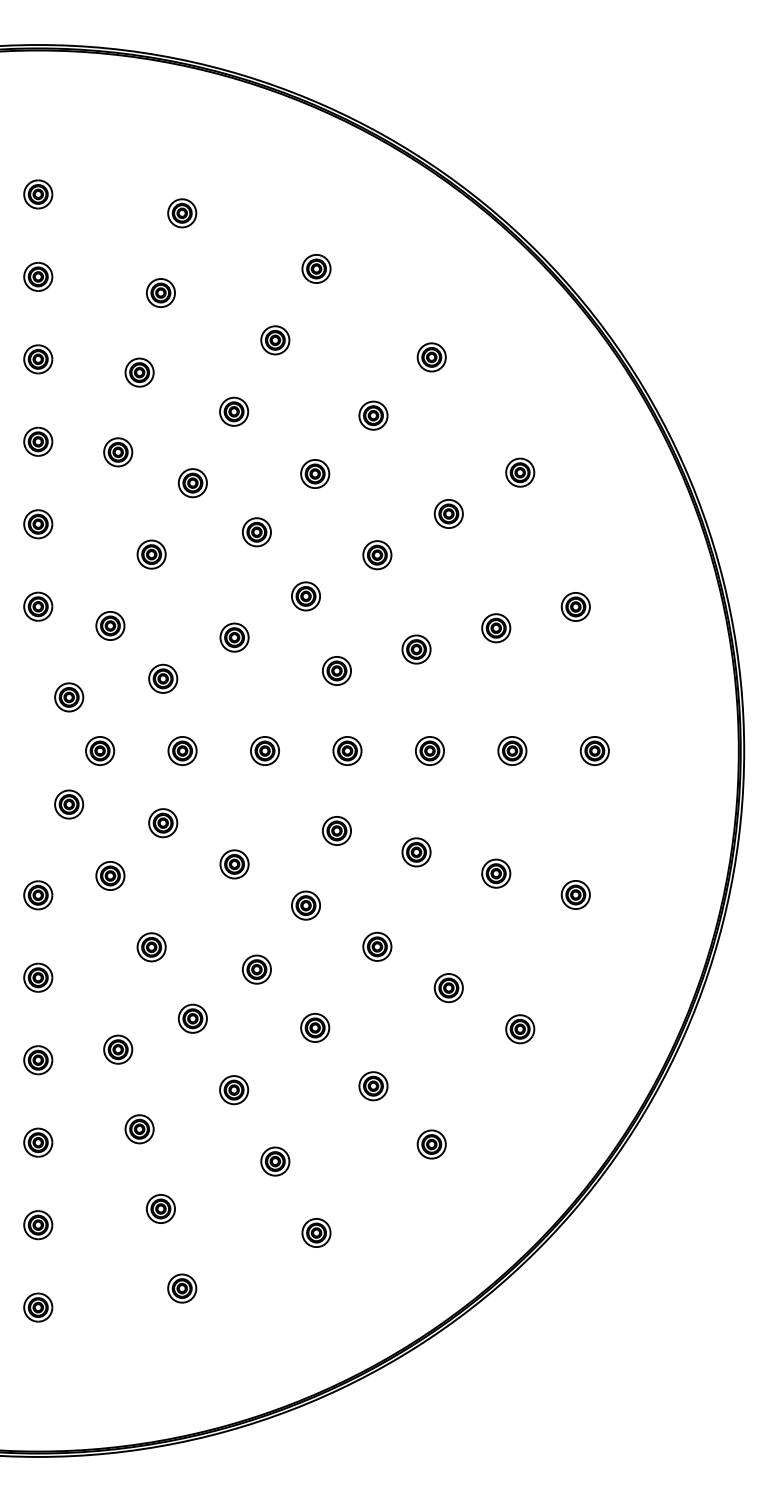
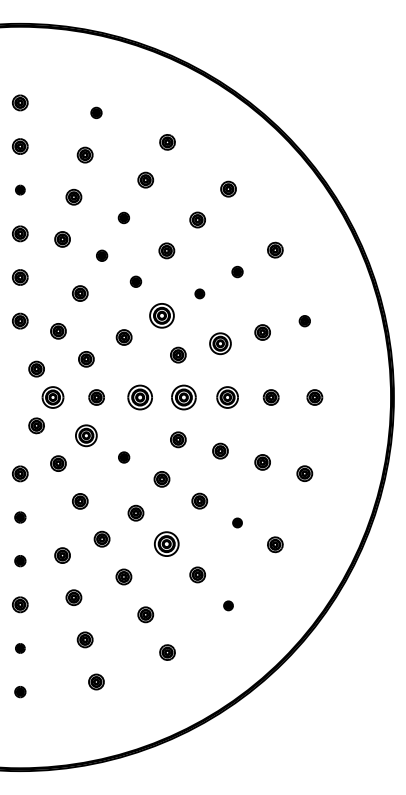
part: (182, 212) -> (96, 112), size x0.7
part: (38, 358) -> (20, 189), size x0.6
part: (233, 410) -> (123, 217), size x0.7
part: (191, 482) -> (101, 255), size x0.7
part: (448, 512) -> (237, 271), size x0.7
part: (255, 531) -> (135, 281), size x0.7
part: (376, 554) -> (199, 293), size x0.6
part: (305, 596) -> (161, 315), size x1.6
part: (575, 605) -> (304, 320), size x0.7
part: (416, 648) -> (220, 343), size x1.4
part: (99, 751) -> (52, 397), size x1.4
part: (265, 751) -> (140, 397), size x1.6
part: (346, 751) -> (183, 397), size x1.6
part: (429, 751) -> (227, 397), size x1.4
part: (163, 822) -> (86, 435), size x1.4
part: (233, 864) -> (123, 457), size x0.7
part: (38, 977) -> (20, 517), size x0.7
part: (448, 987) -> (237, 522), size x0.6
part: (314, 1026) -> (166, 543), size x1.6
part: (38, 1058) -> (20, 560), size x0.7
part: (431, 1143) -> (228, 605), size x0.6
part: (38, 1225) -> (20, 648), size x0.6
part: (38, 1306) -> (20, 691), size x0.7

